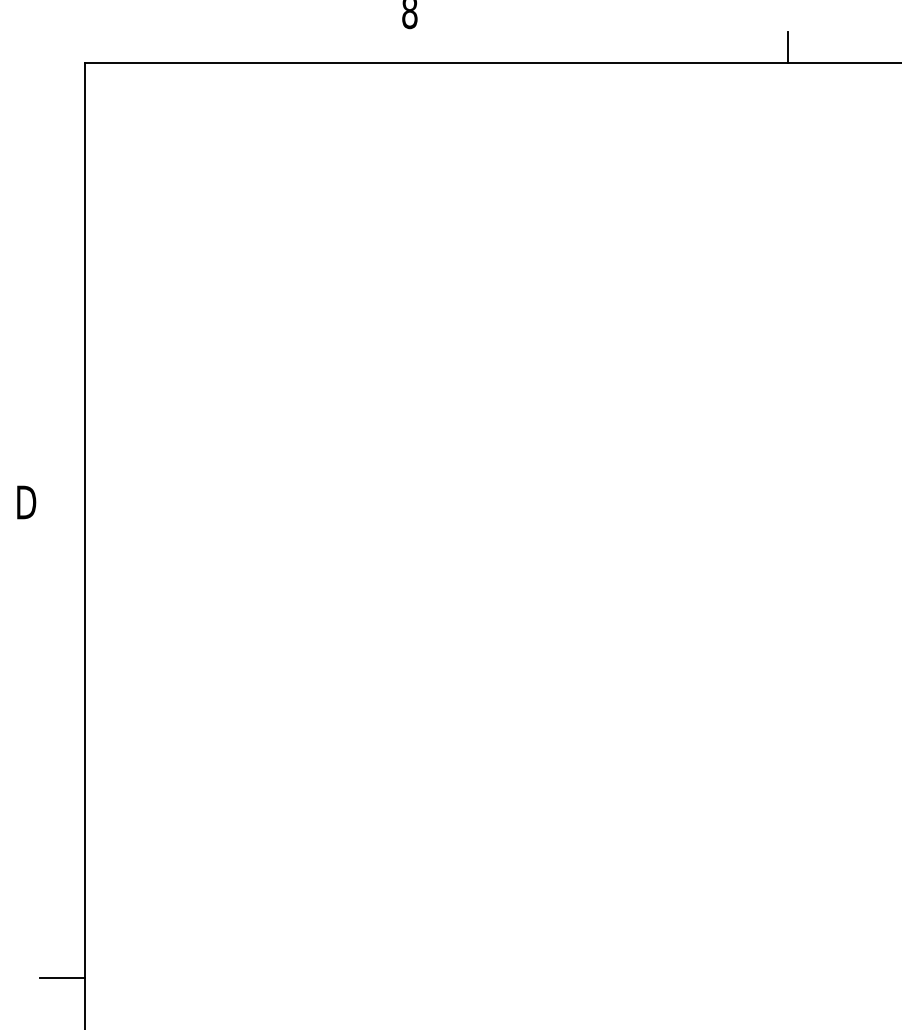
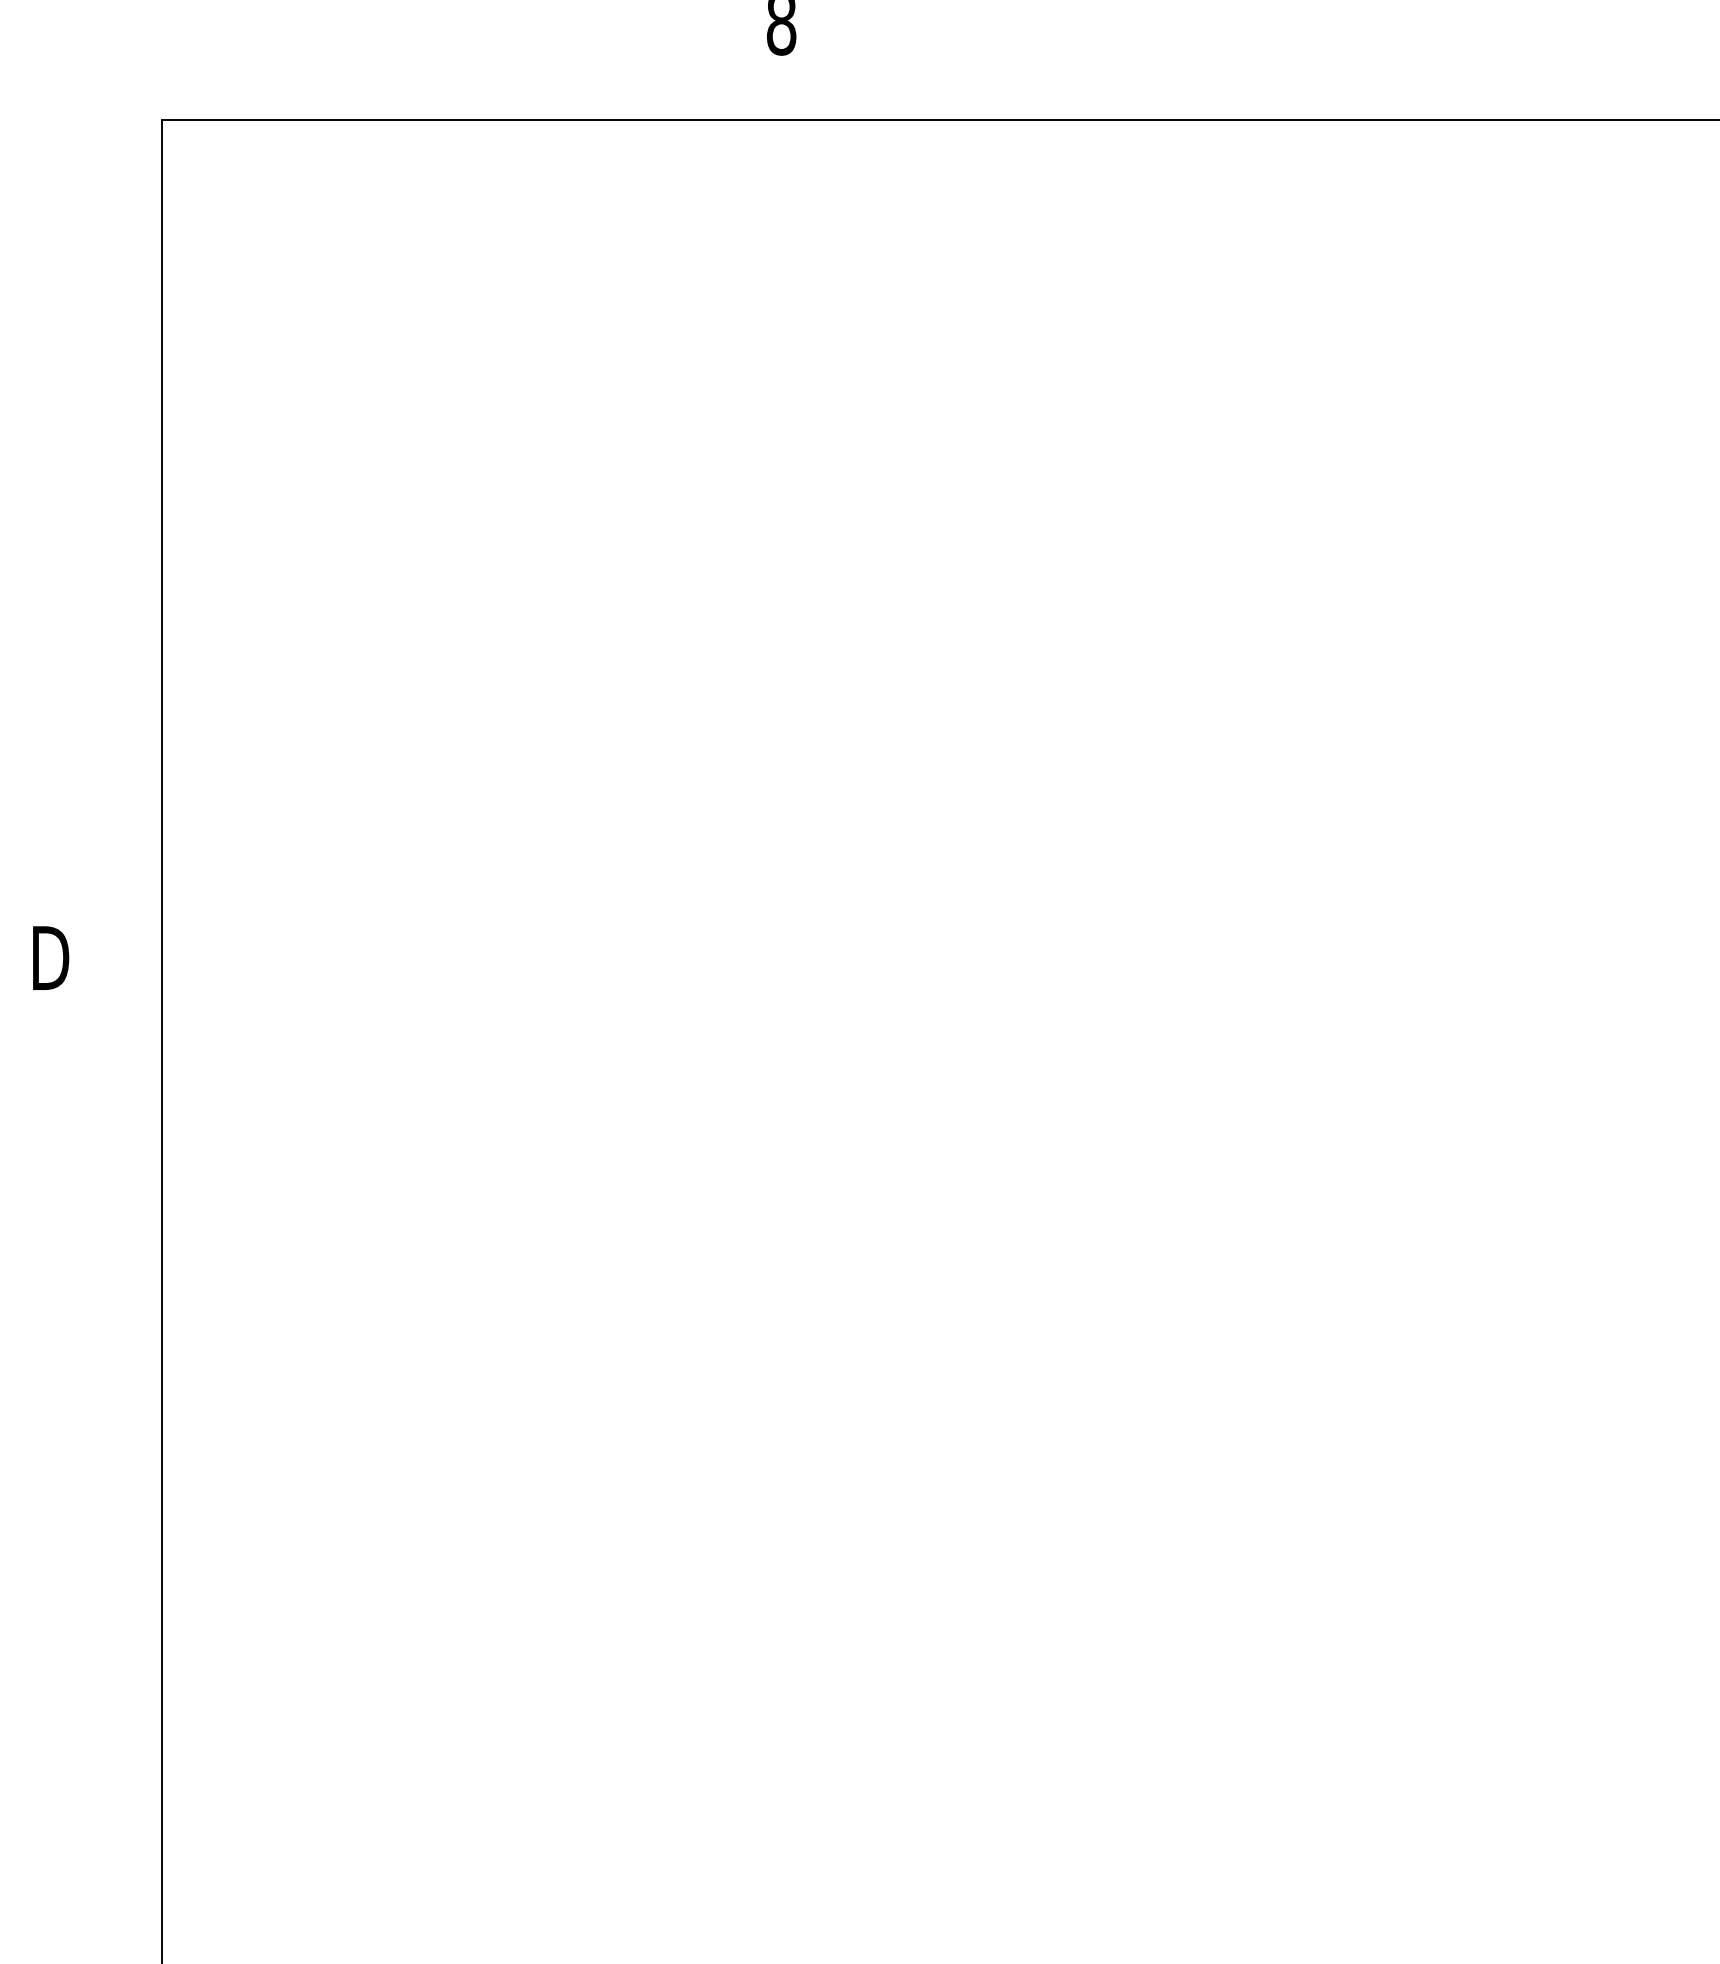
line: (787, 47) -> (1501, 90), removed
line: (62, 977) -> (119, 1863), removed

